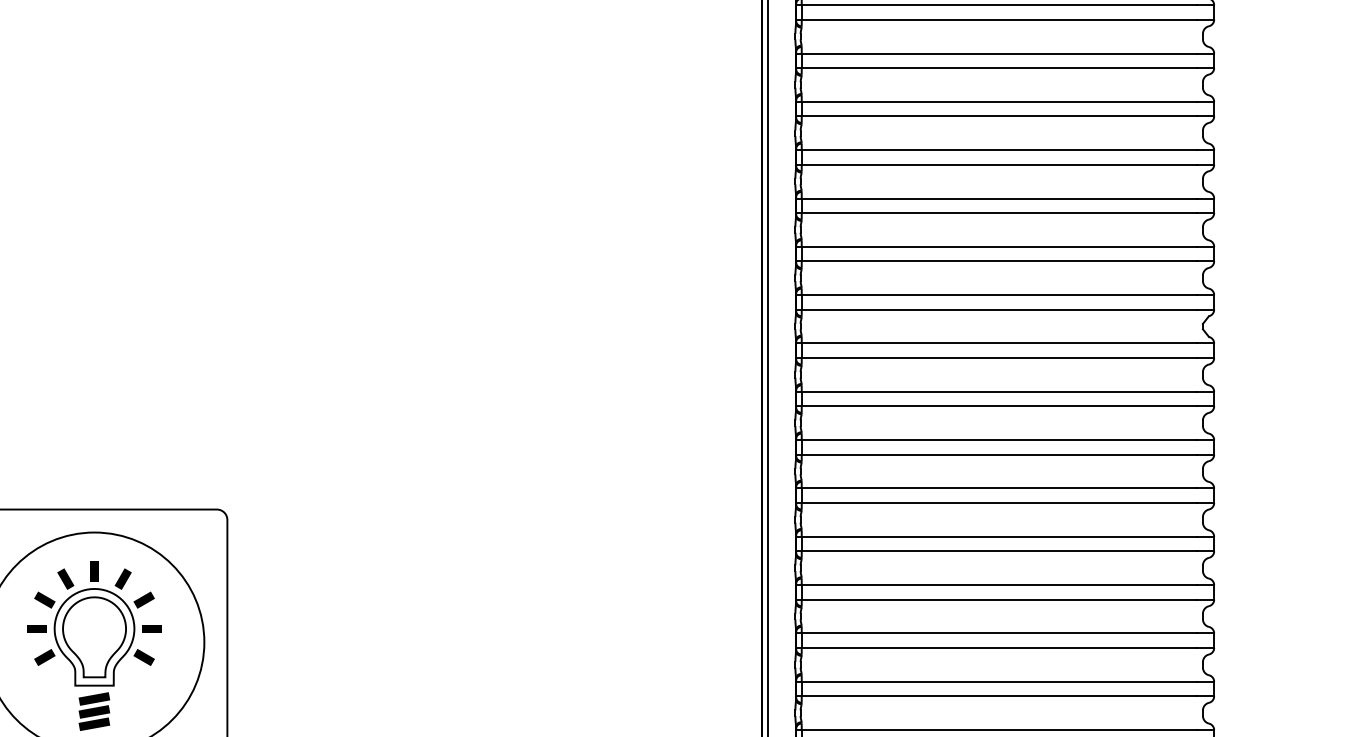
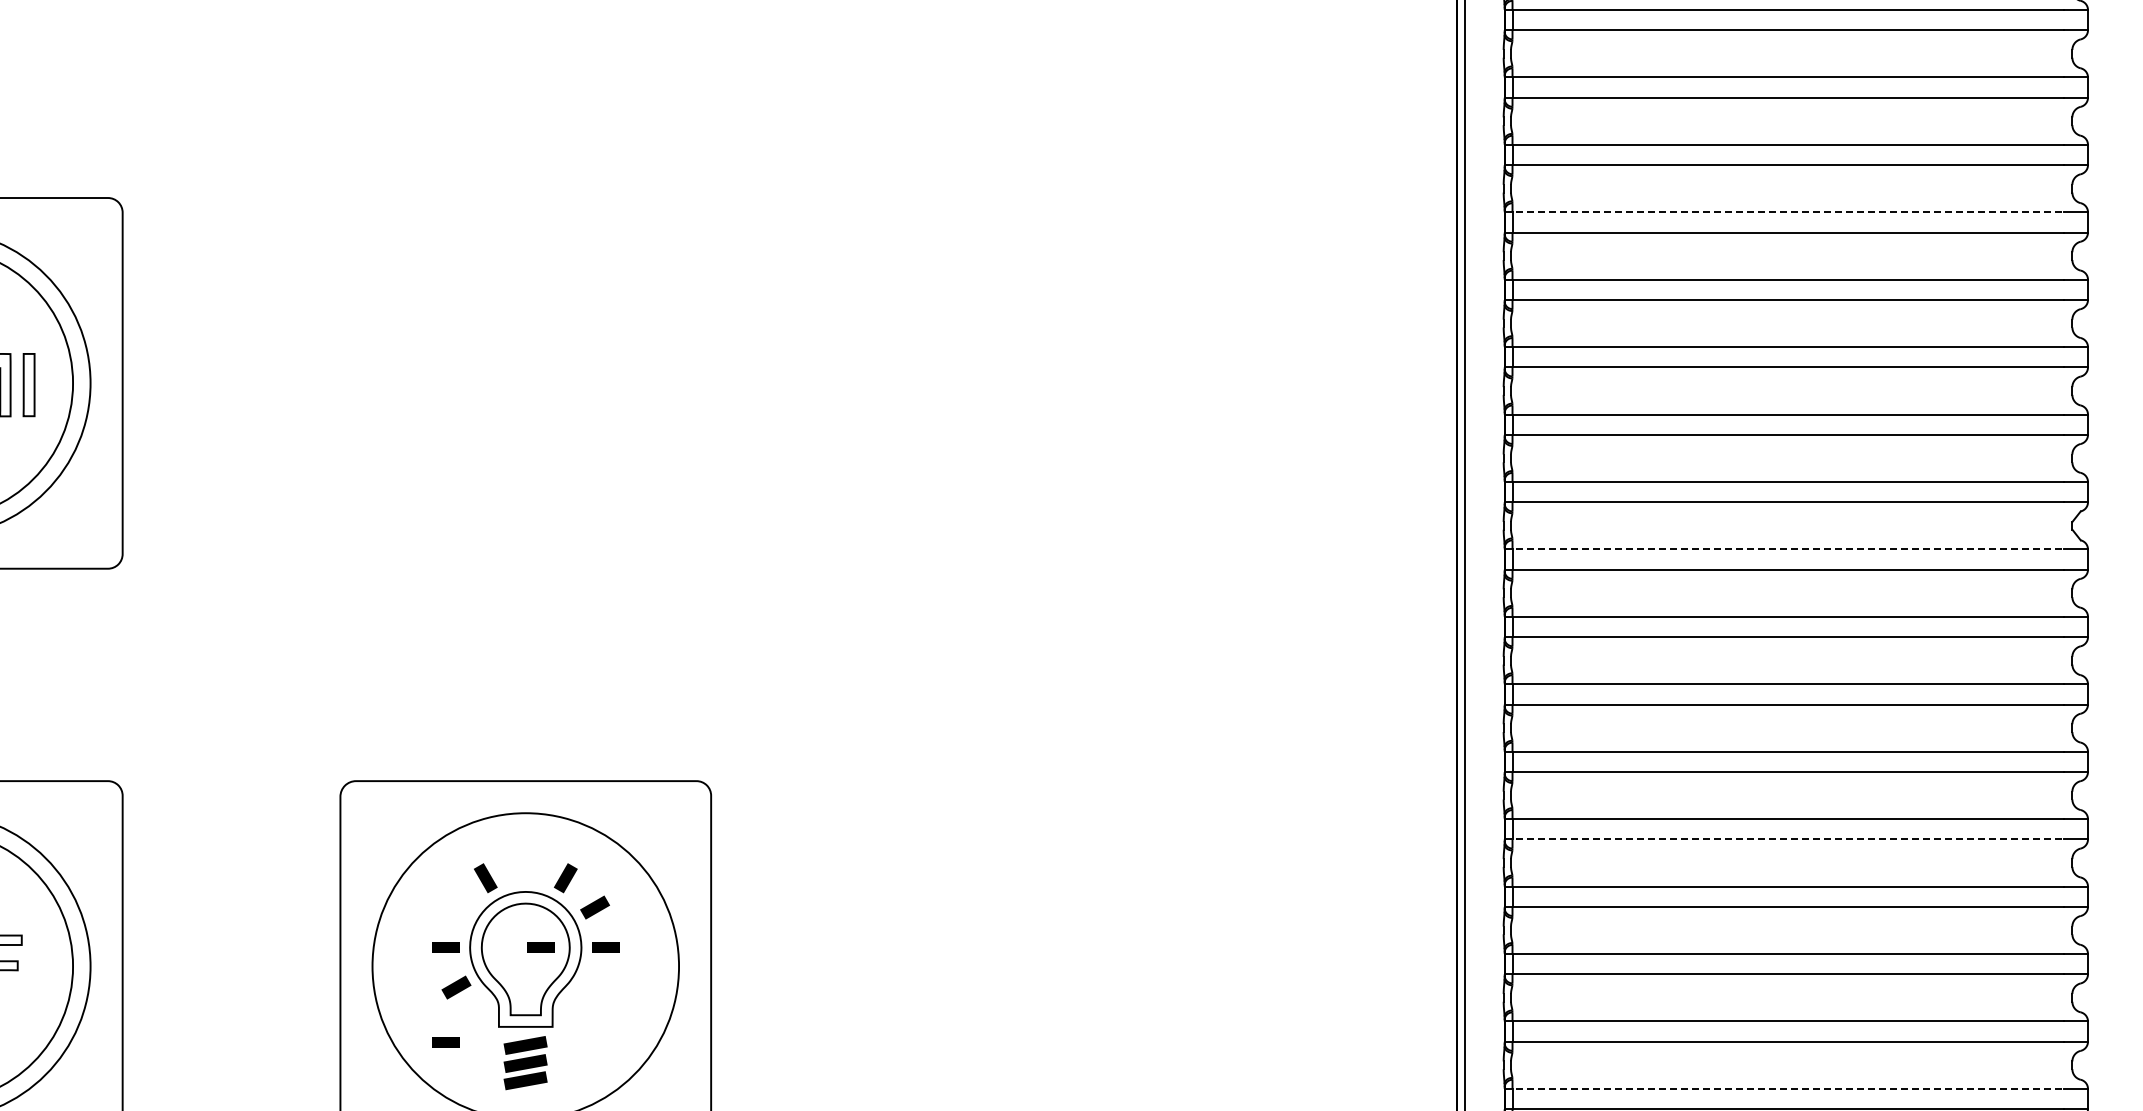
line: (996, 102) -> (1784, 212), solid -> dashed
line: (996, 343) -> (1784, 549), solid -> dashed
line: (996, 551) -> (1784, 839), solid -> dashed
line: (94, 571) -> (525, 867), removed
line: (44, 600) -> (456, 907), removed
line: (105, 628) -> (540, 947), added
line: (143, 657) -> (594, 987), removed
line: (36, 696) -> (445, 1042), added
line: (996, 729) -> (1784, 1088), solid -> dashed

